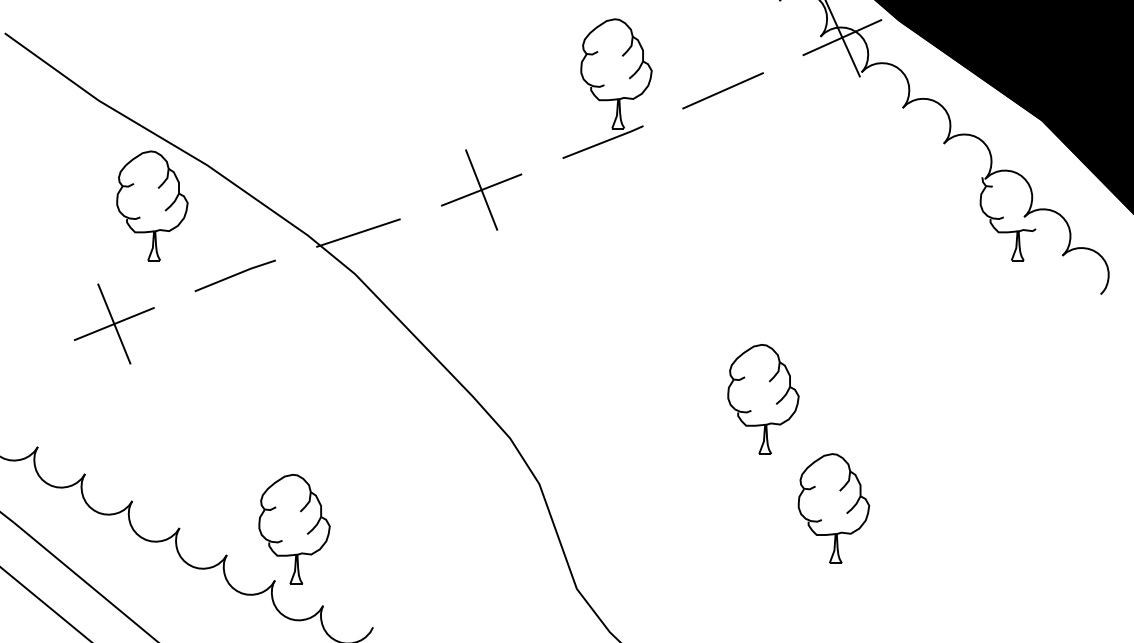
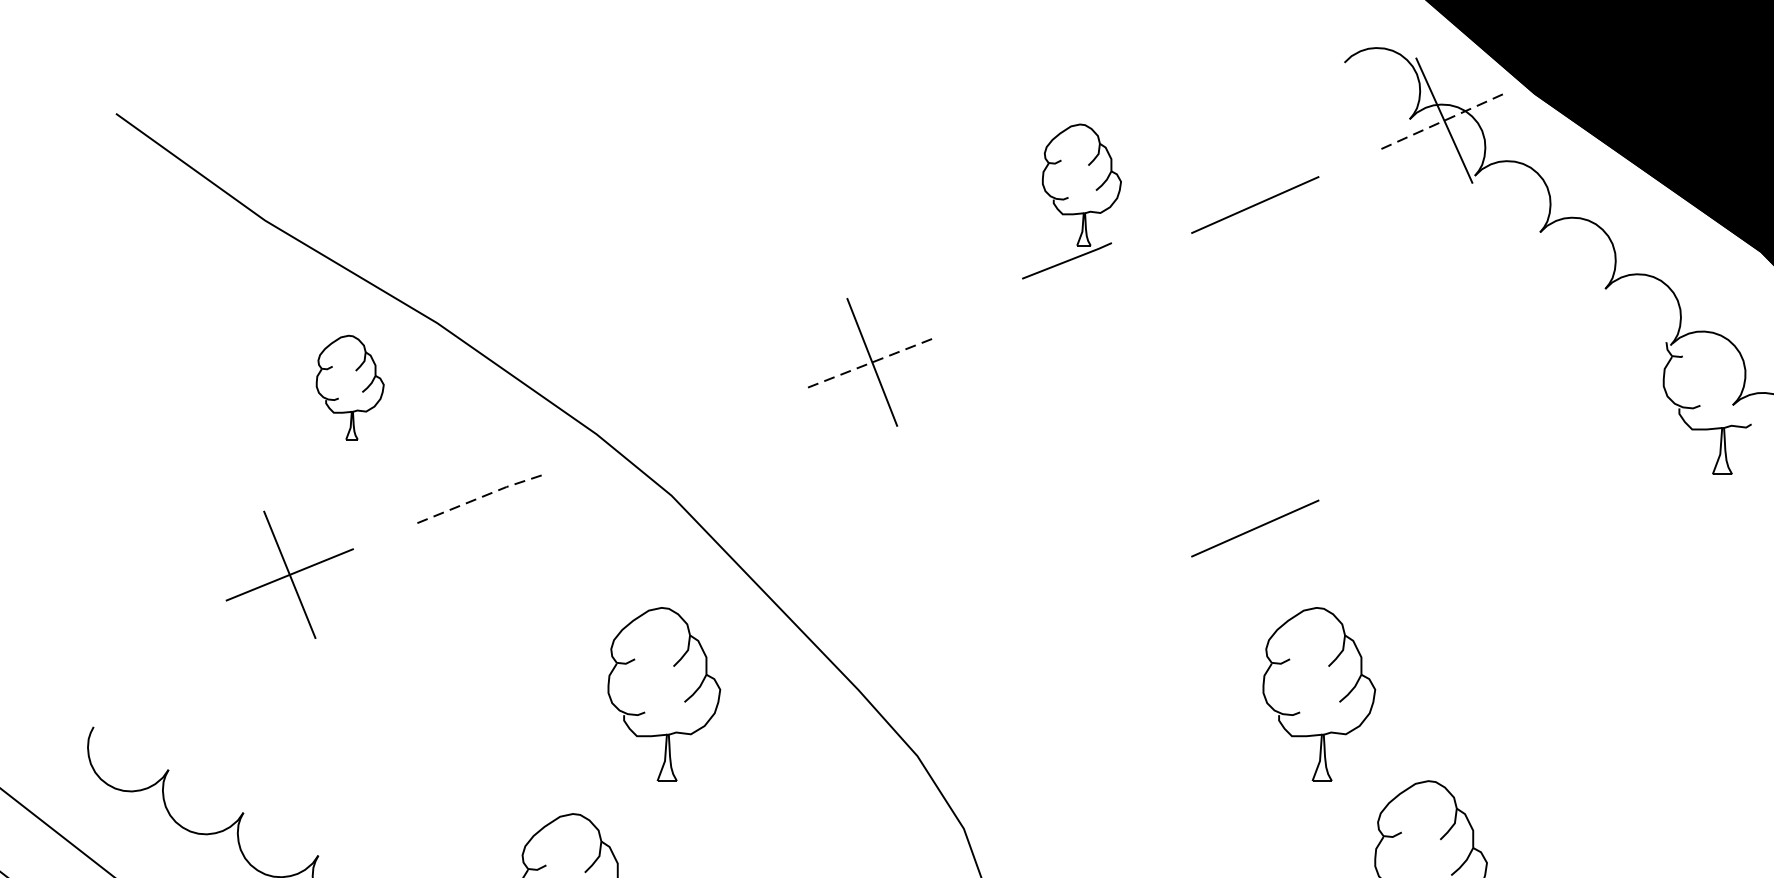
line: (842, 37) -> (1444, 120), solid -> dashed
part: (607, 88) -> (1071, 201), size x0.7
line: (481, 190) -> (872, 363), solid -> dashed
part: (152, 205) -> (350, 386), size x0.6
line: (358, 232) -> (677, 429), removed
line: (236, 274) -> (483, 496), solid -> dashed
line: (722, 294) -> (1254, 528), added
part: (350, 399) -> (664, 694), added

